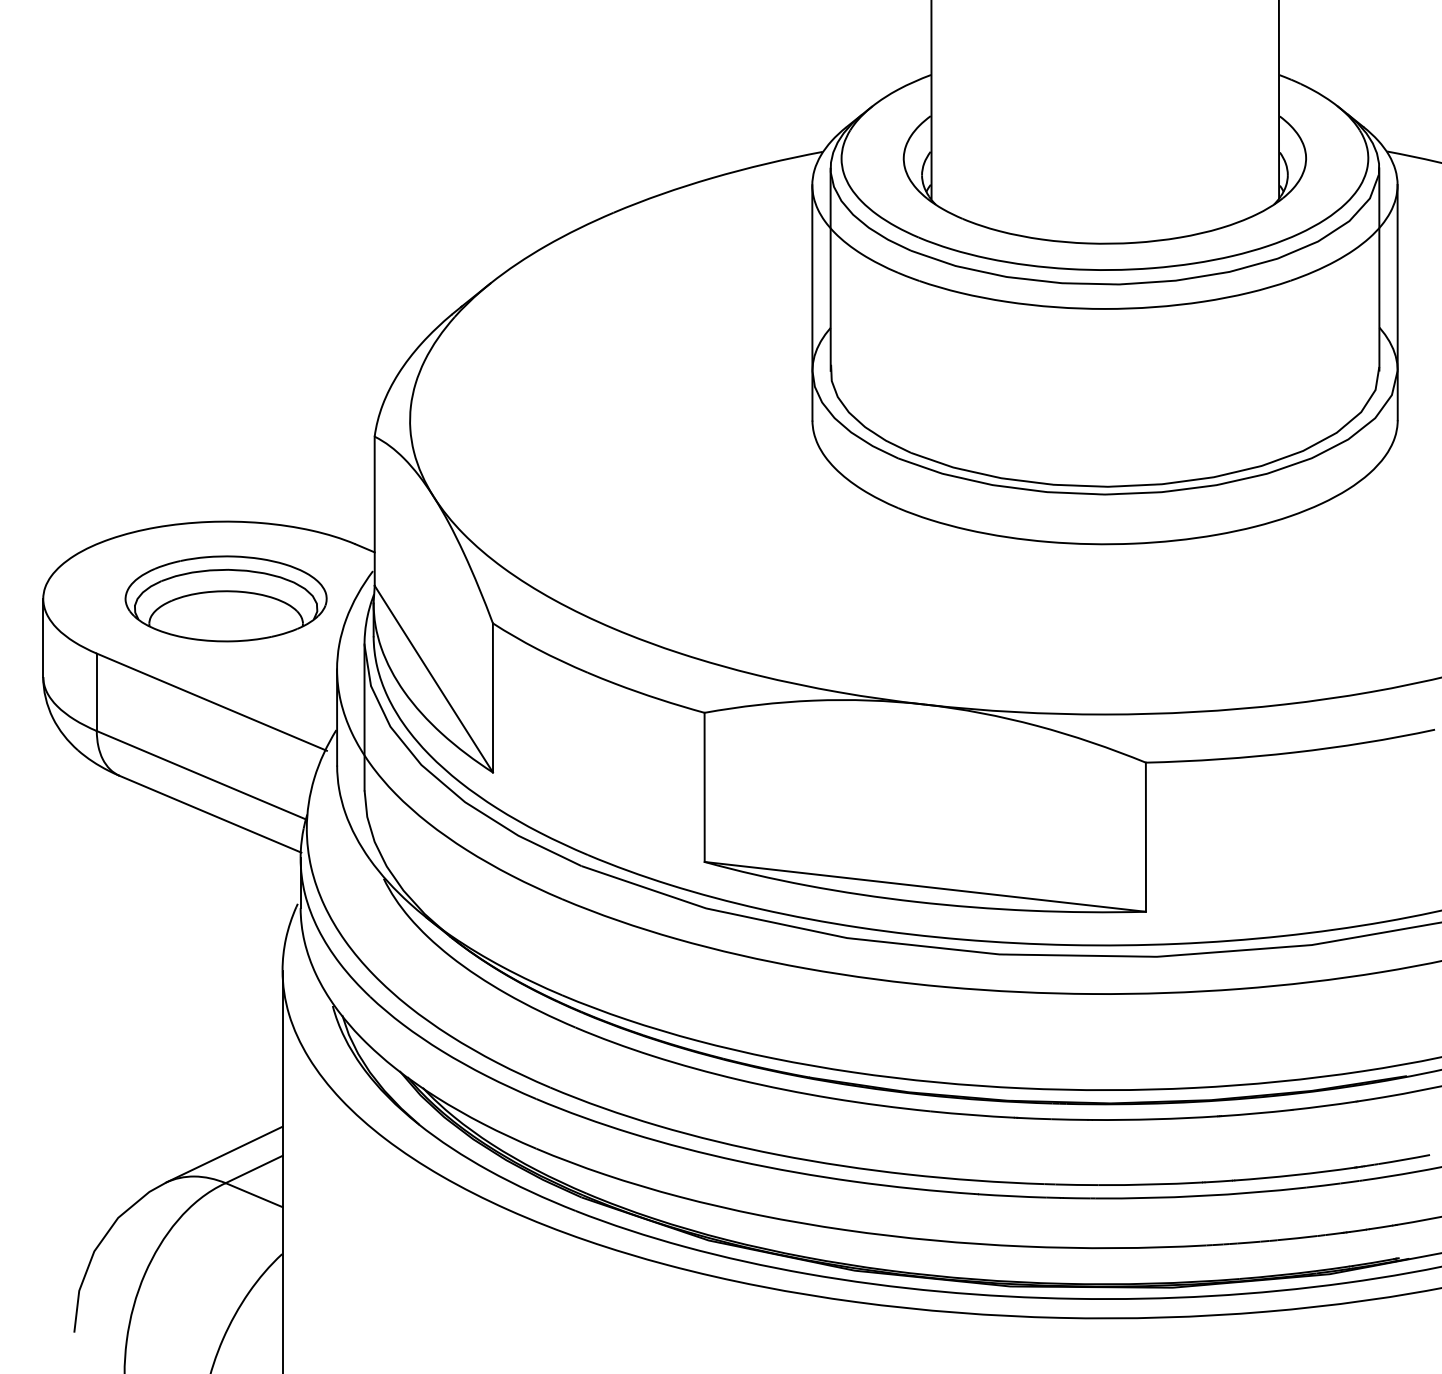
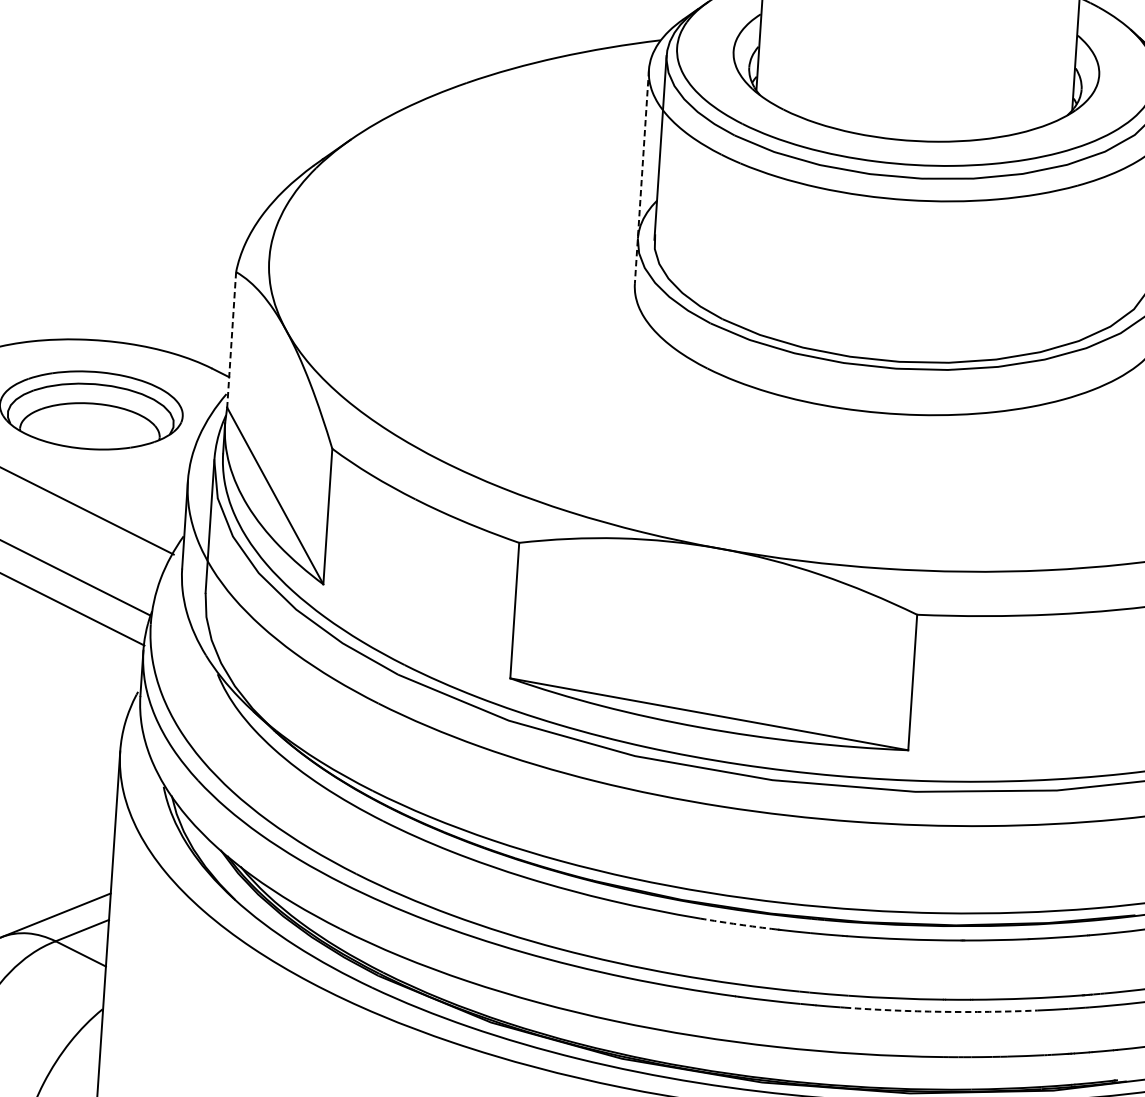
line: (812, 302) -> (642, 176), solid -> dashed
line: (374, 511) -> (231, 340), solid -> dashed
arc: (972, 1115) -> (738, 924), solid -> dashed
arc: (1201, 1195) -> (941, 1011), solid -> dashed

